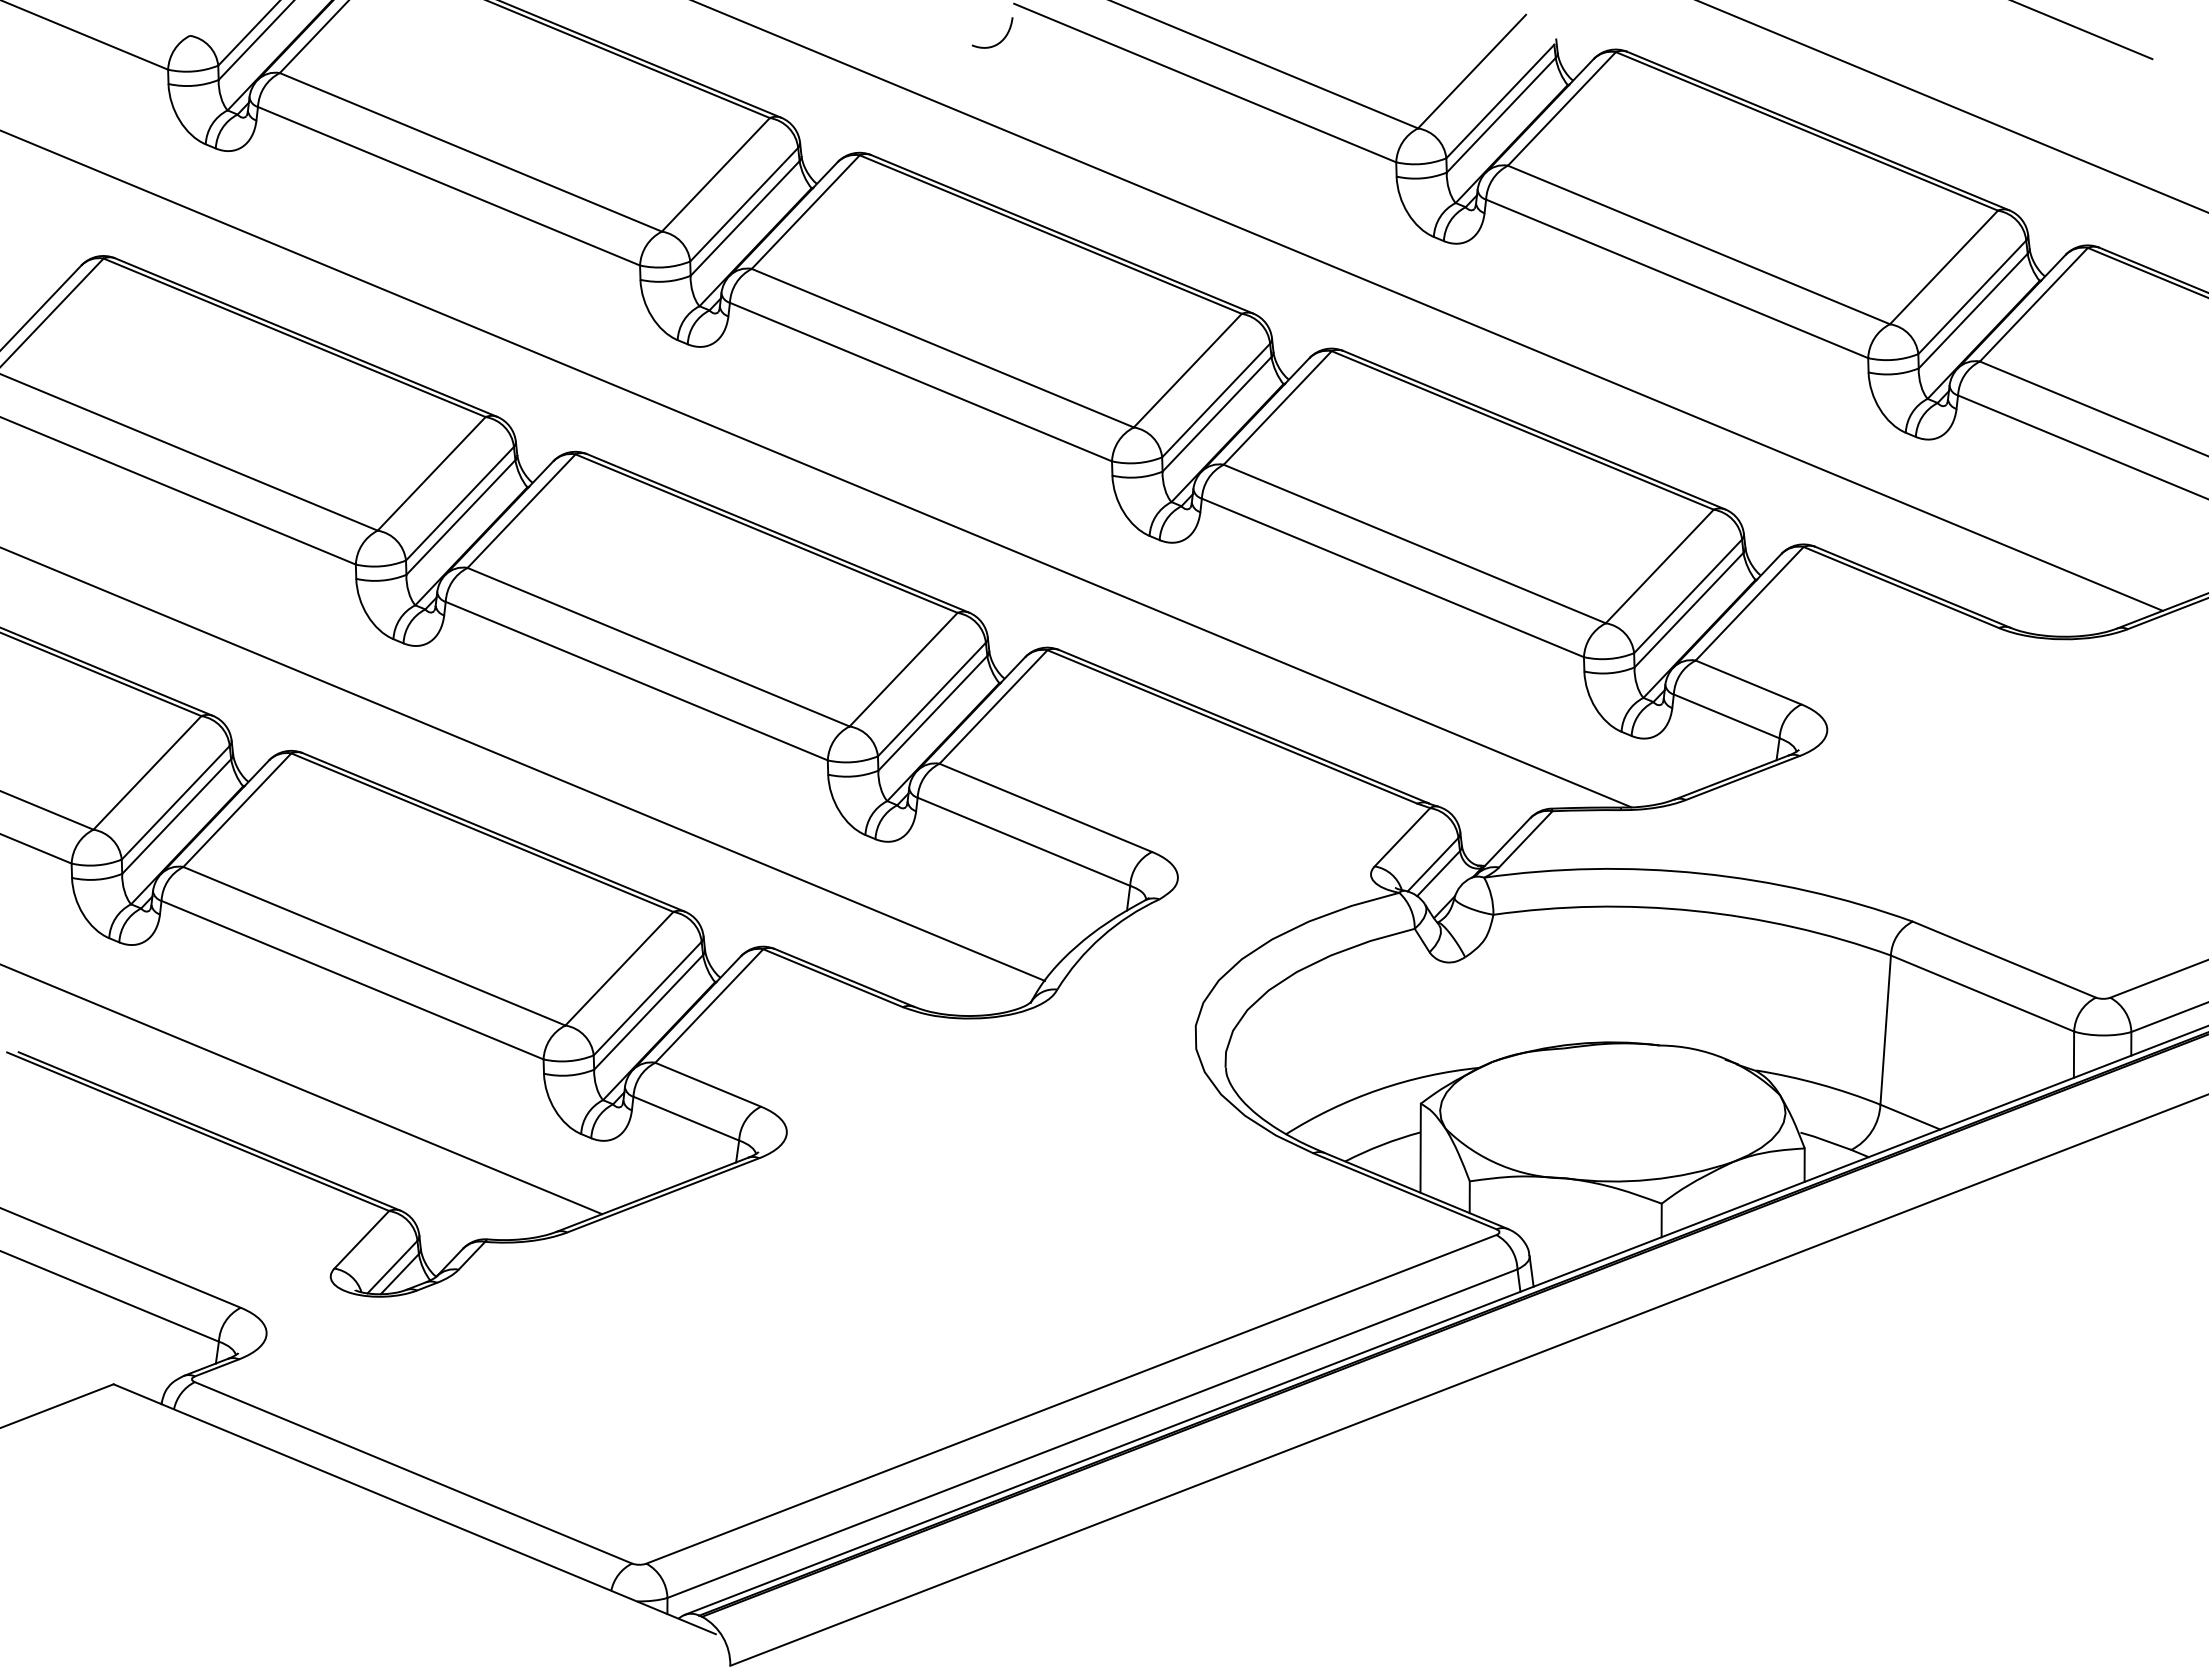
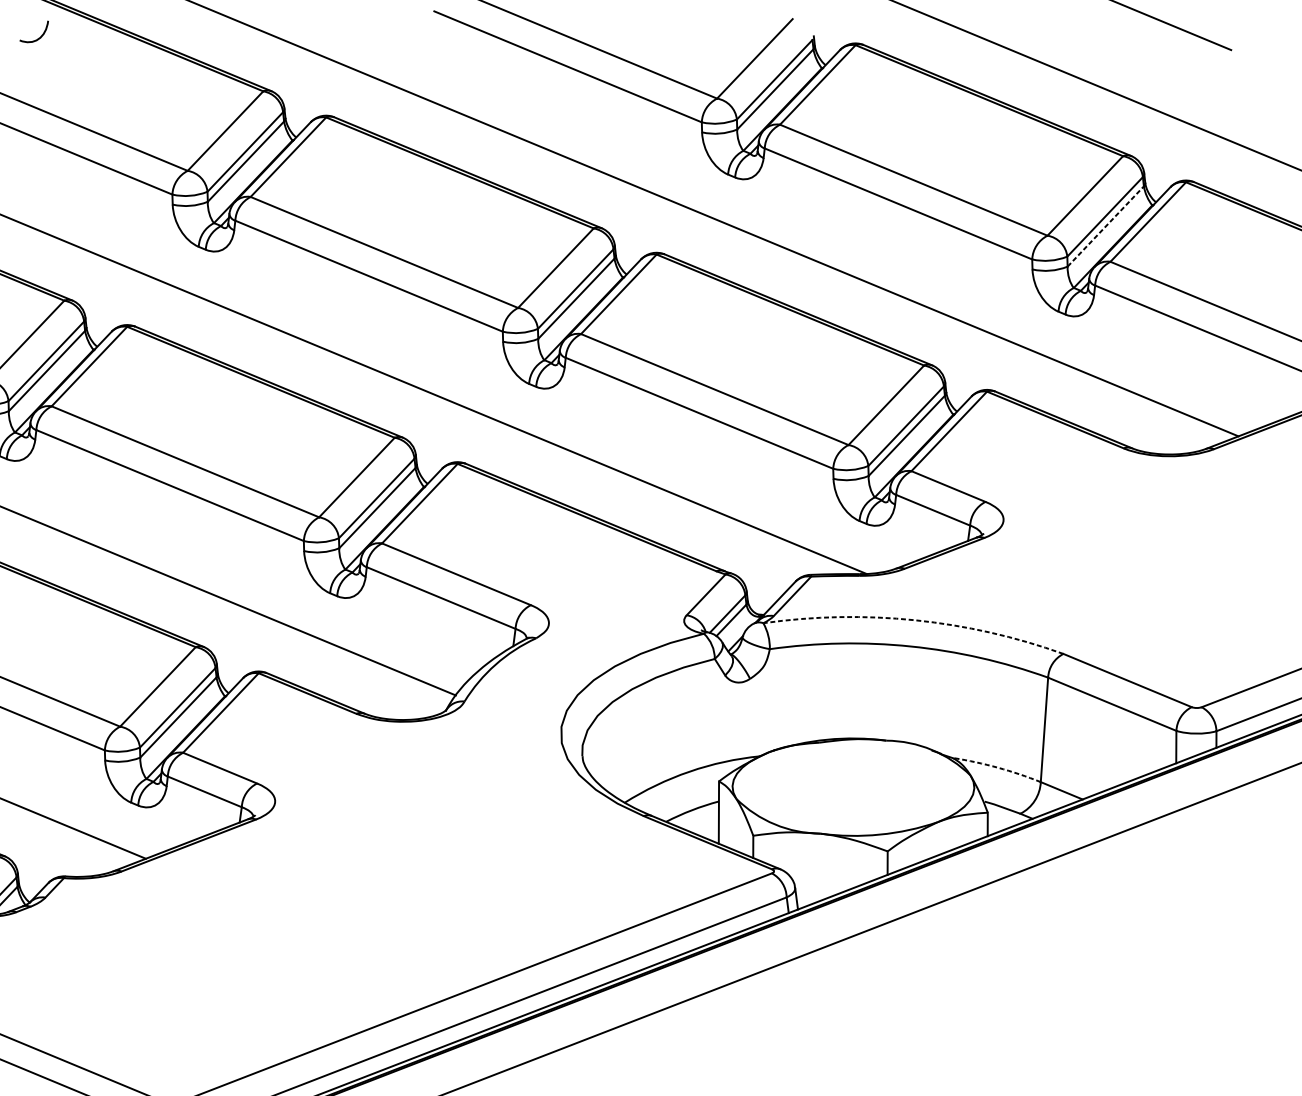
curve: (999, 41) -> (39, 37), moved
line: (1973, 310) -> (1105, 226), solid -> dashed
arc: (1701, 873) -> (915, 620), solid -> dashed
arc: (1819, 1084) -> (998, 767), solid -> dashed

